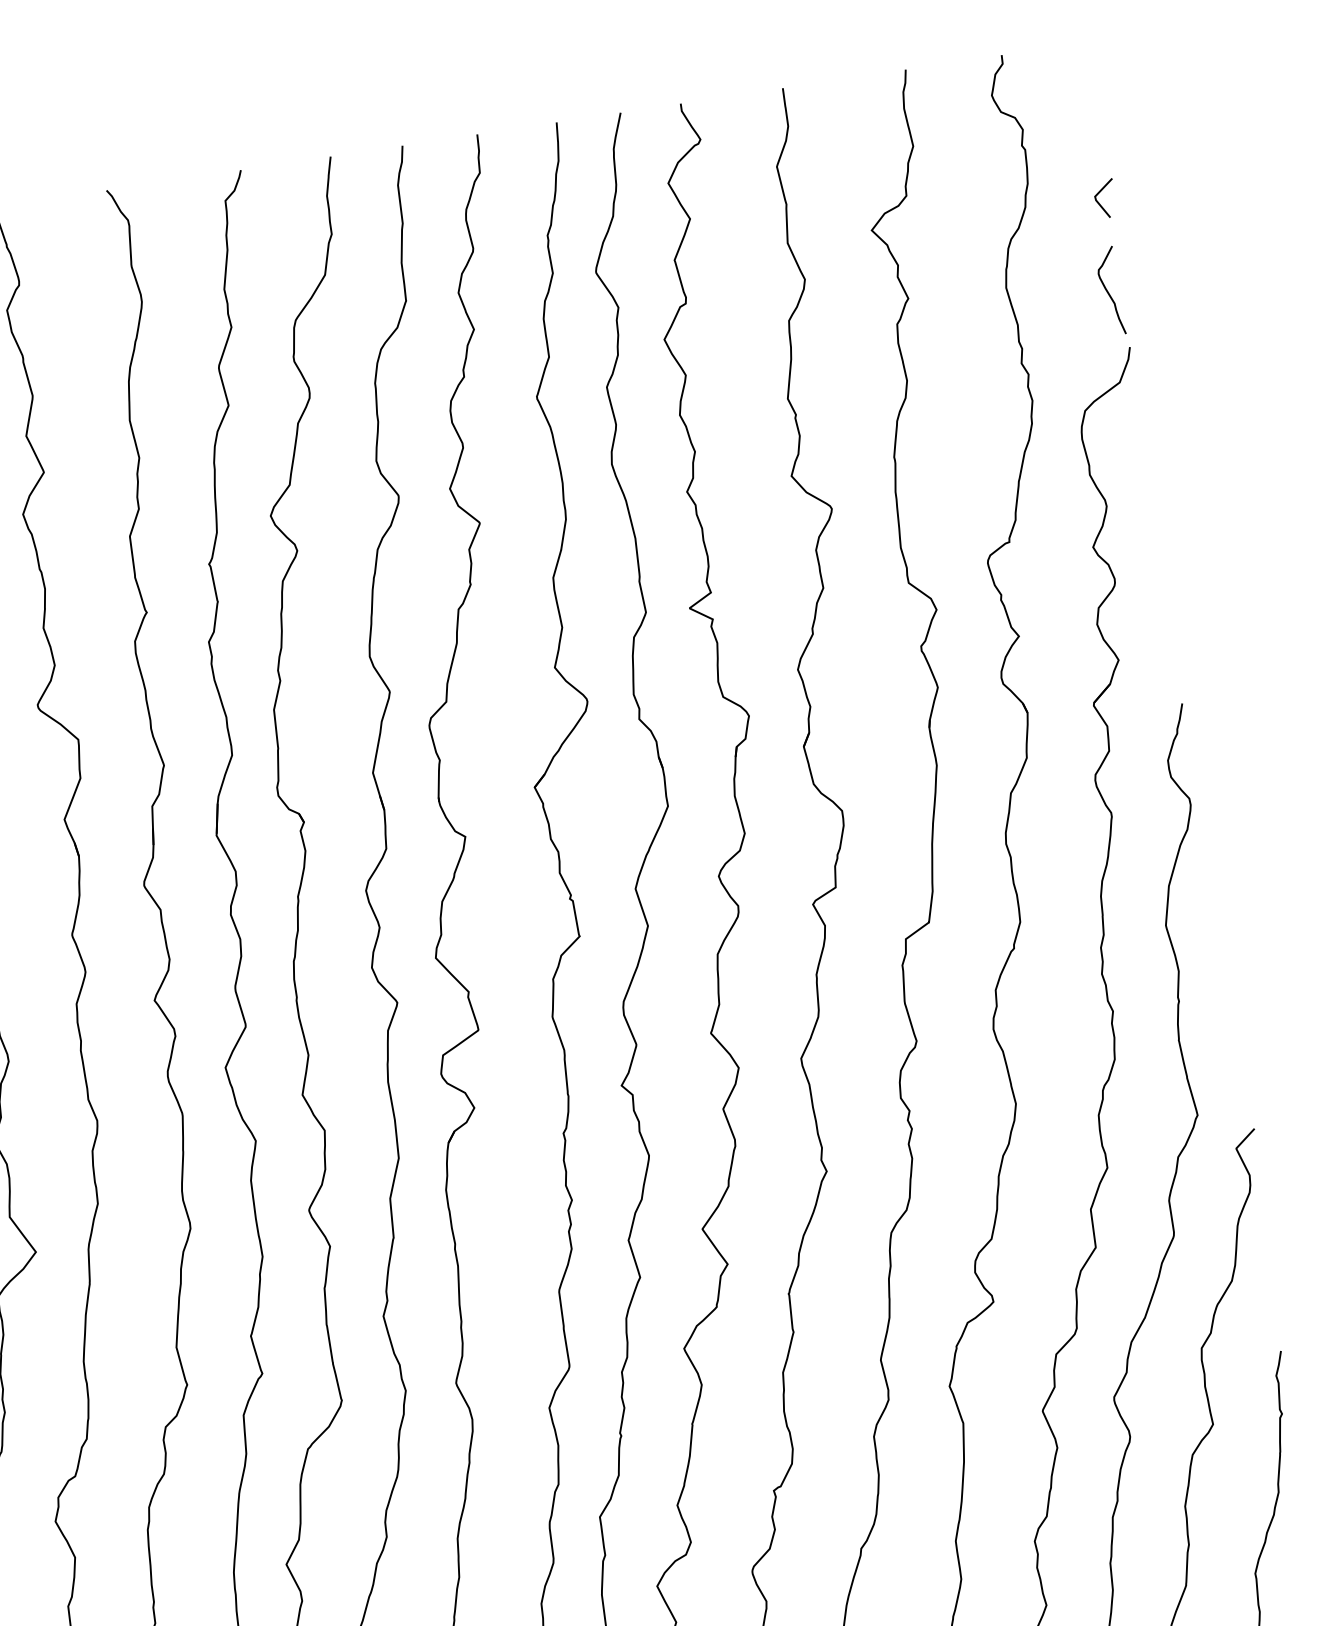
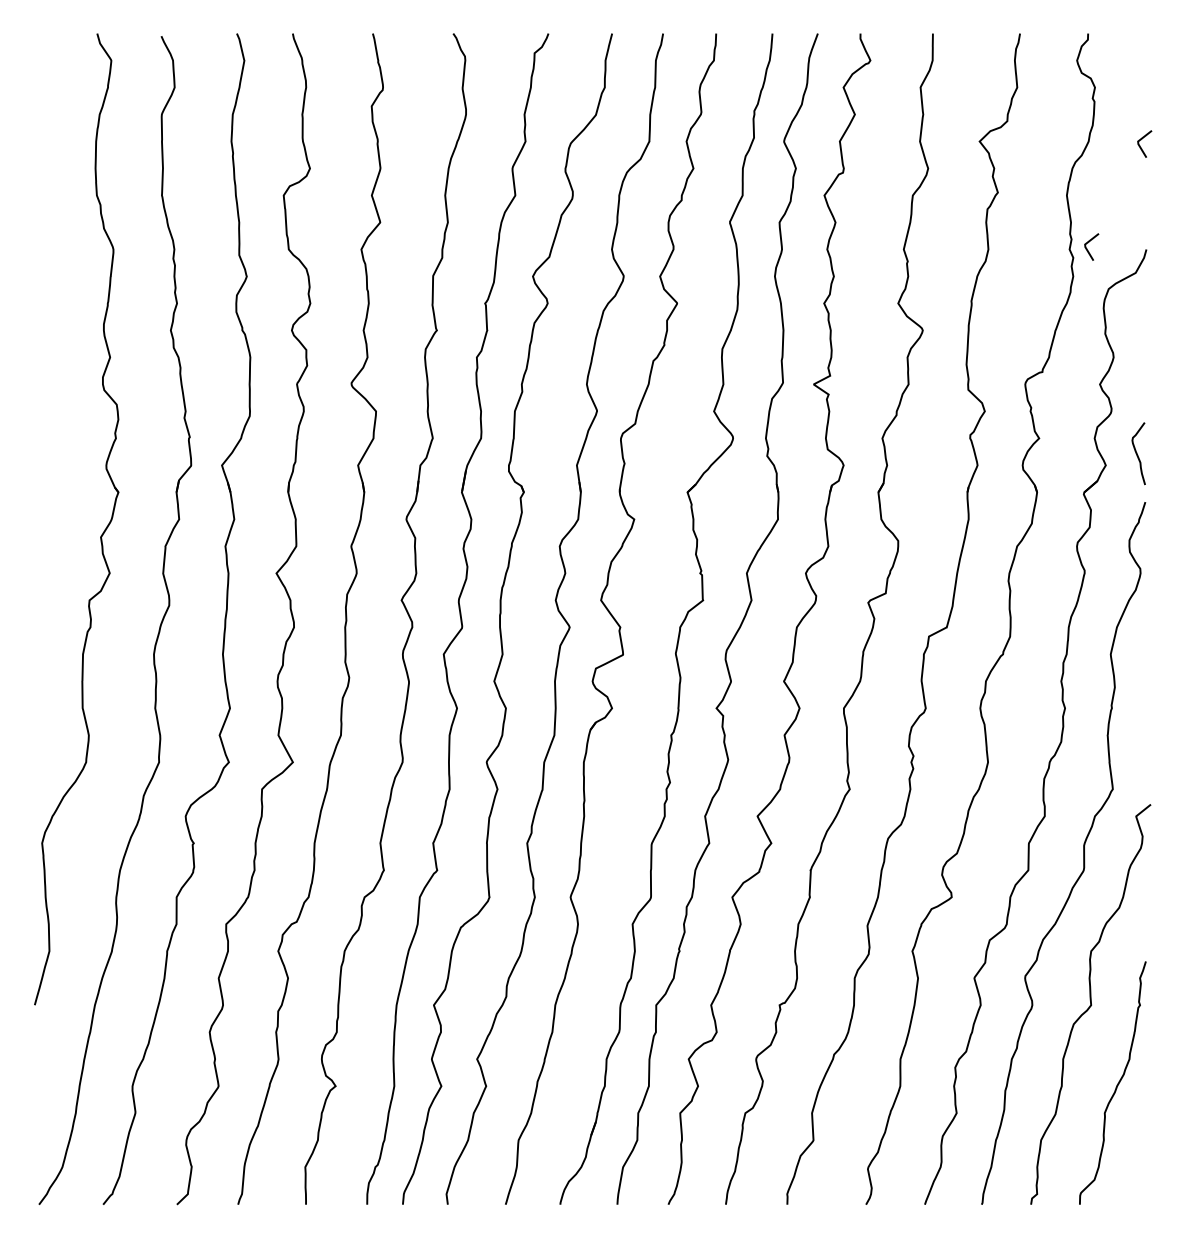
curve: (1108, 291) -> (1137, 453), moved
line: (1046, 351) -> (1088, 243), added

